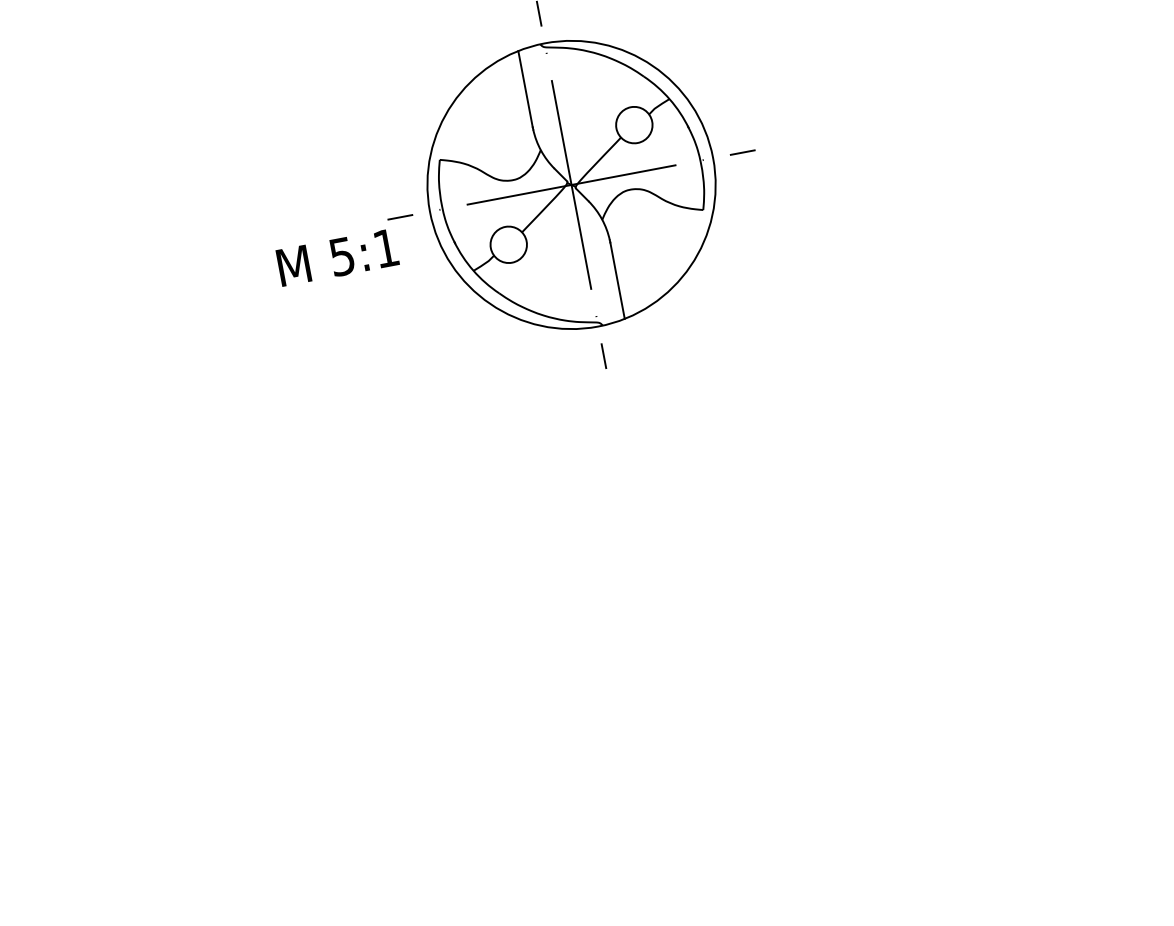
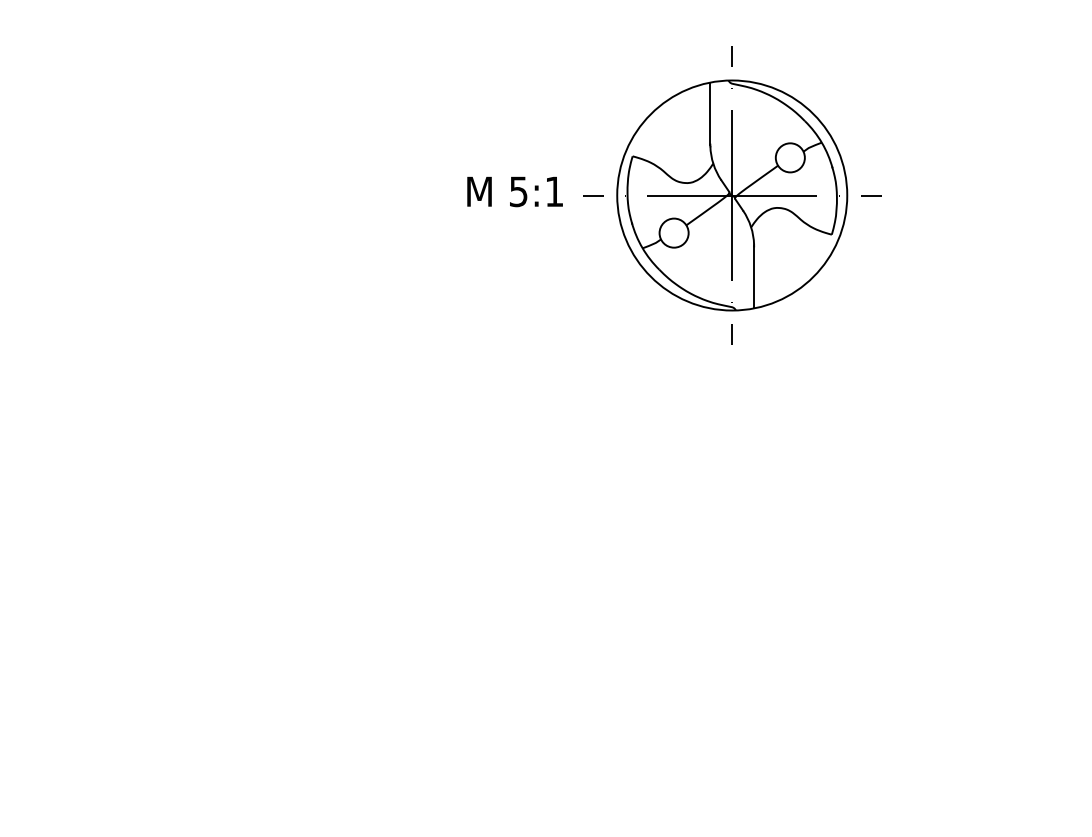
text: (336, 257) -> (514, 191), moved

